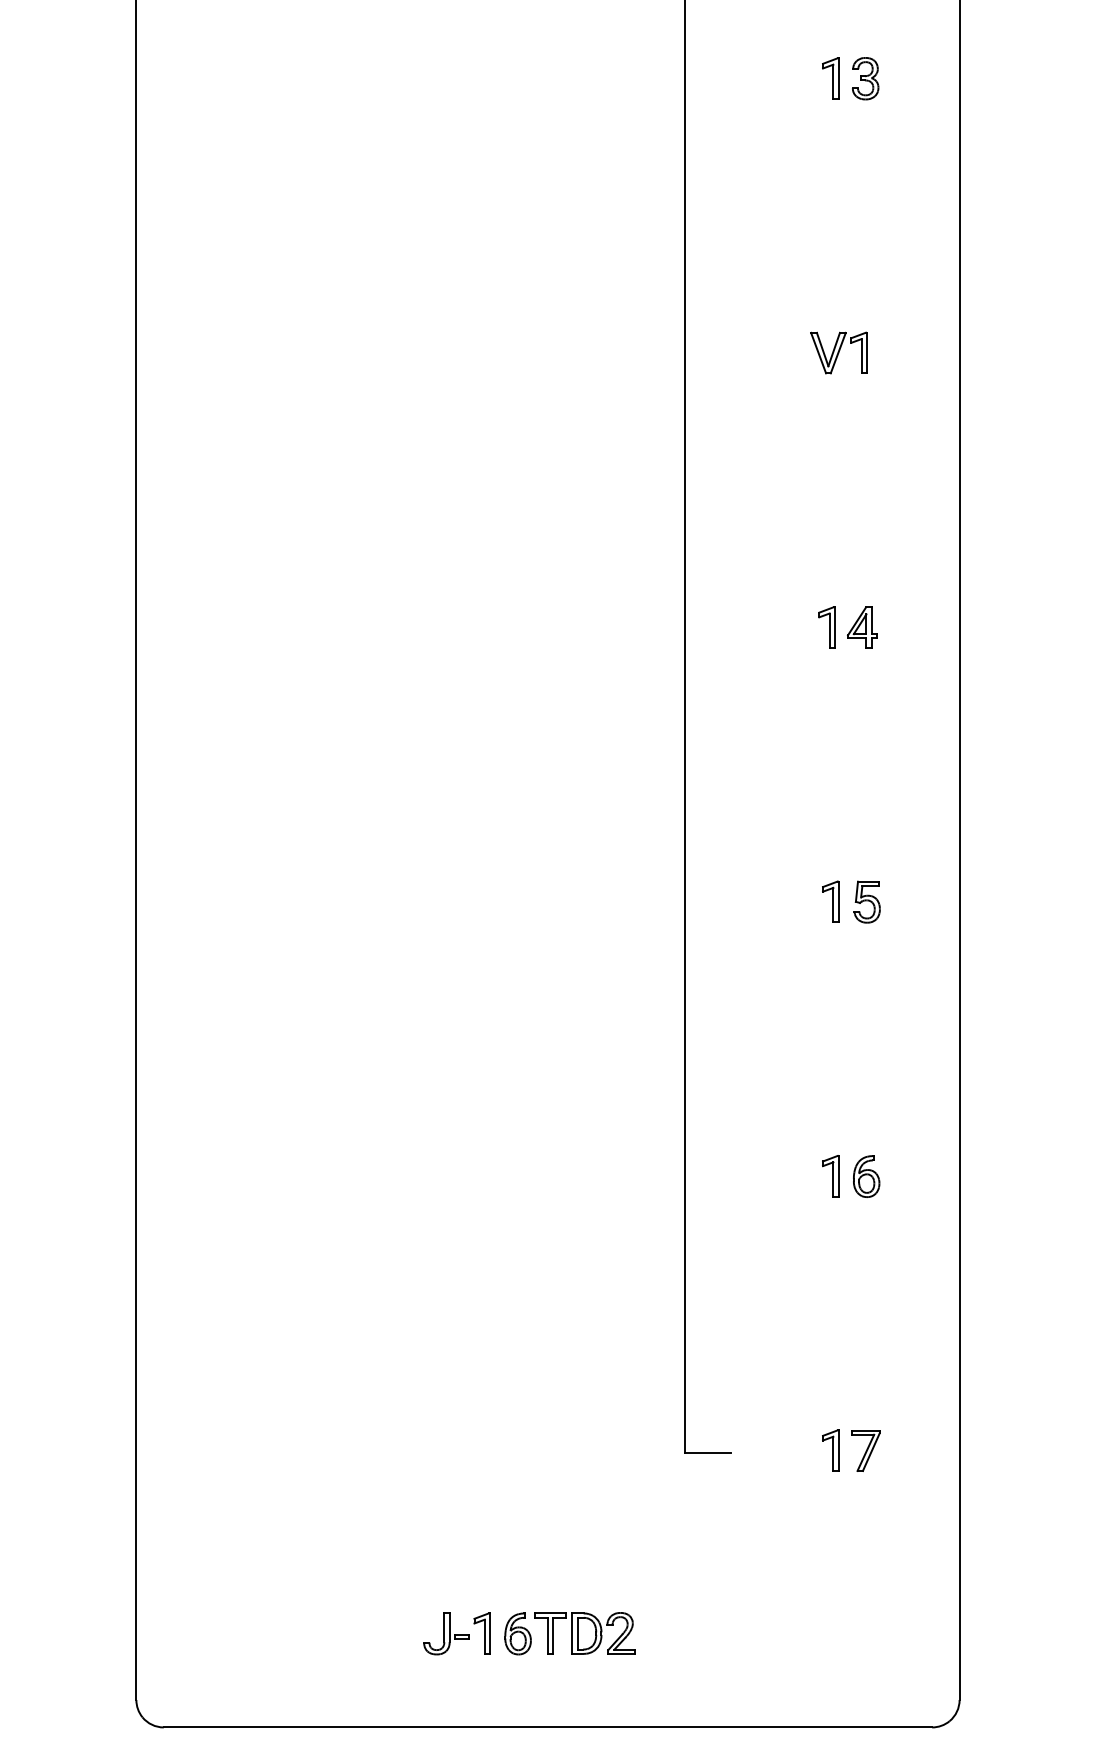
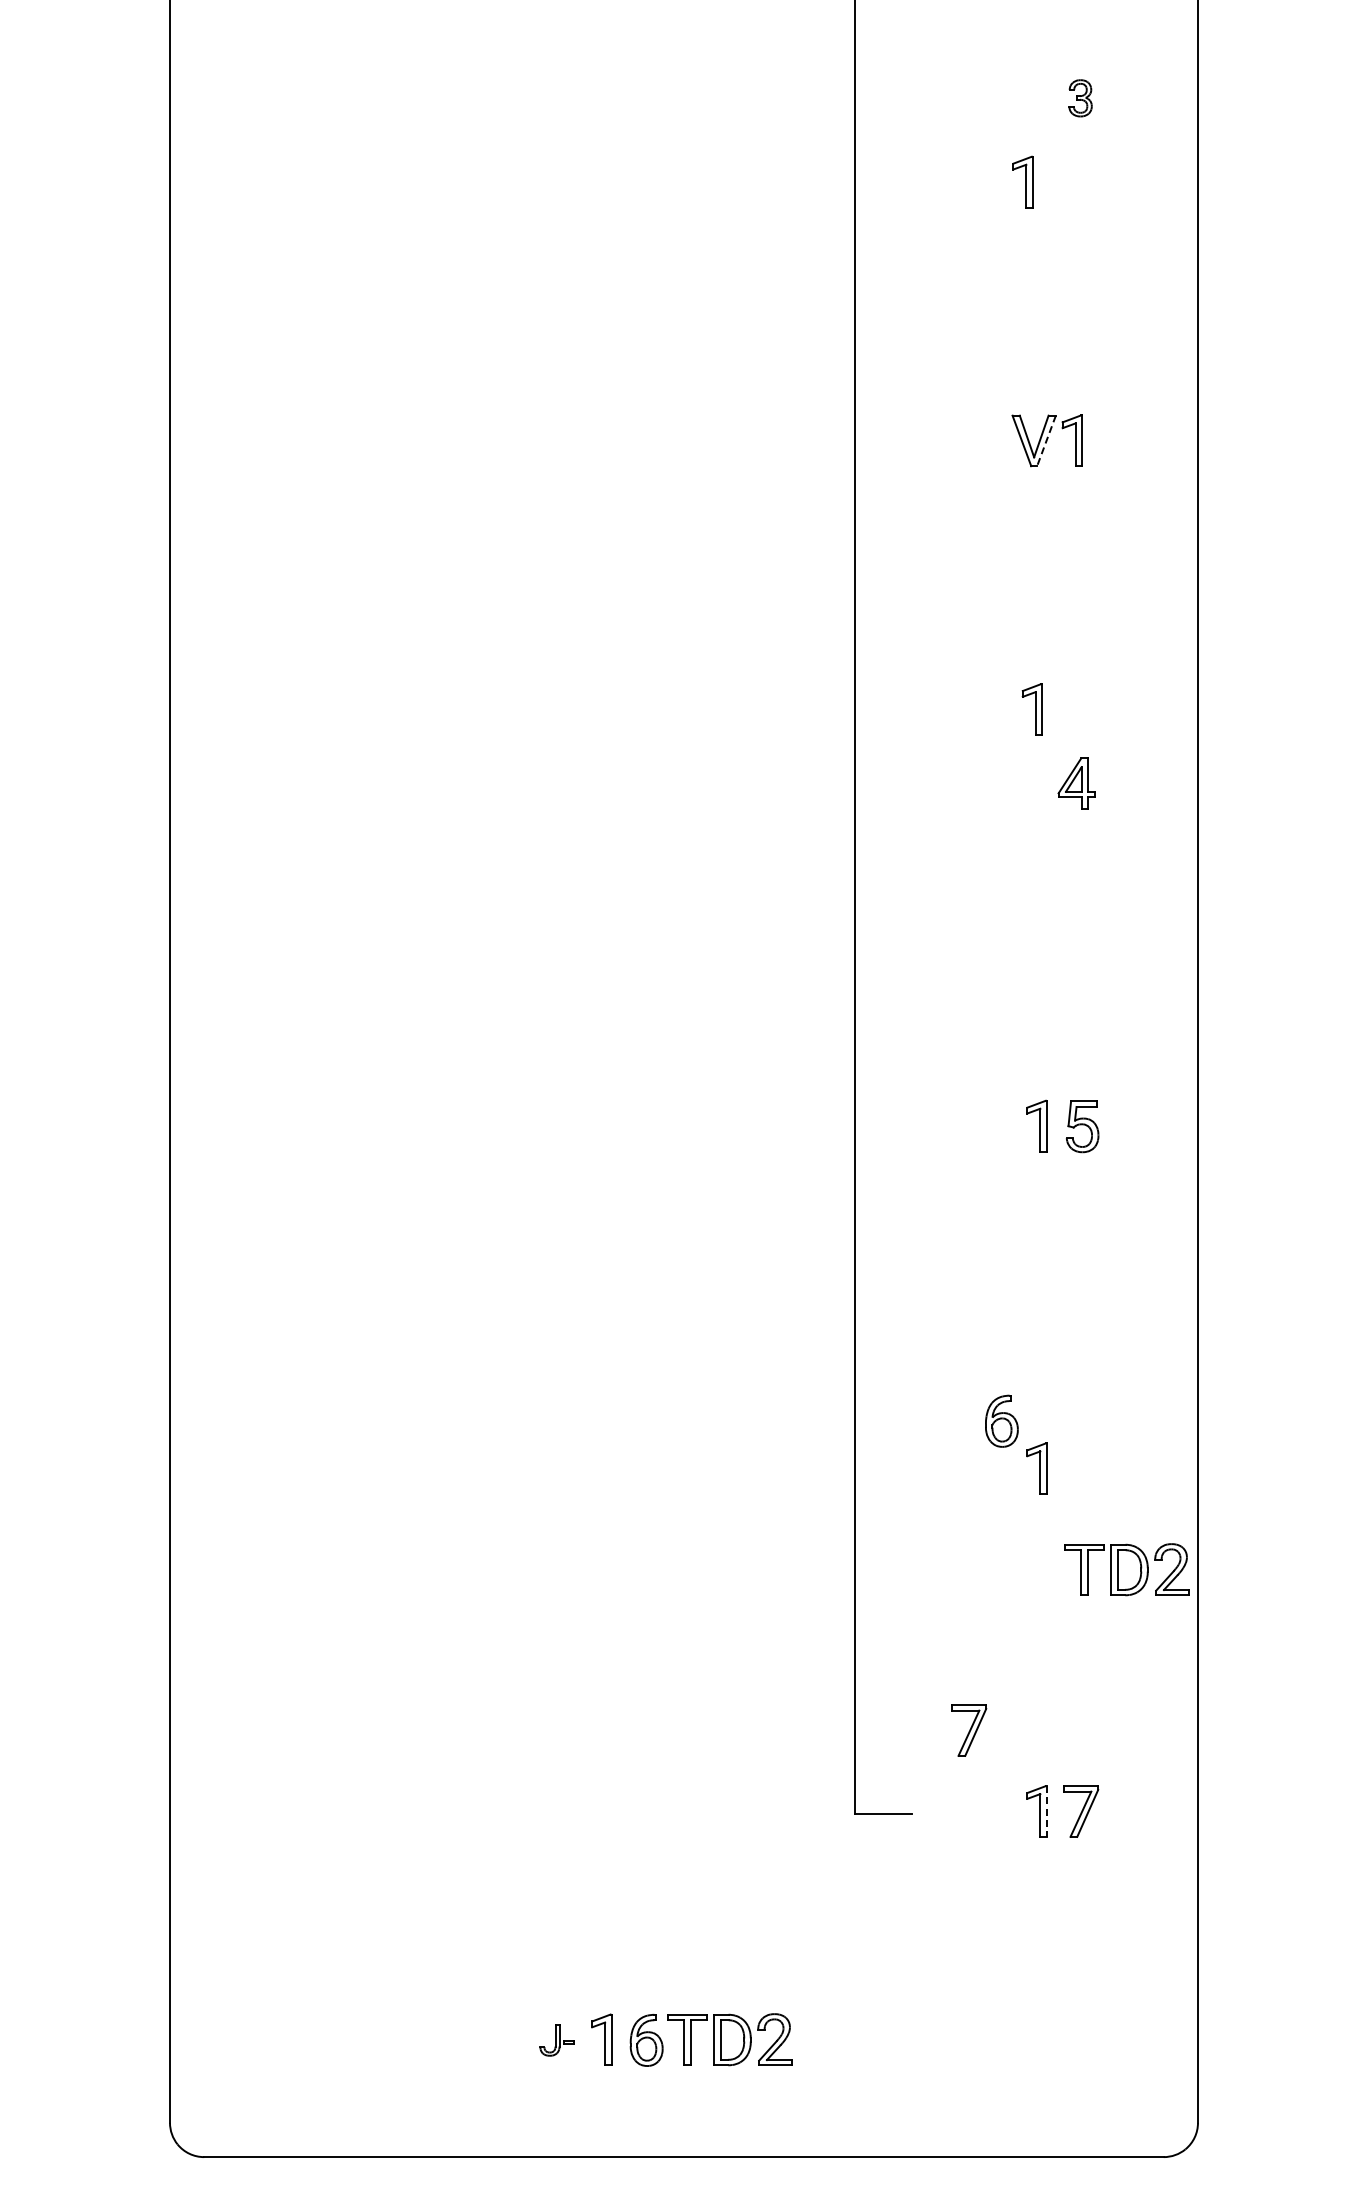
part: (830, 78) -> (1022, 181), moved
part: (865, 78) -> (1080, 98), size x0.7
line: (838, 352) -> (1046, 440), solid -> dashed
part: (826, 627) -> (1031, 709), moved
part: (866, 1175) -> (1001, 1420), moved
part: (902, 1256) -> (1126, 1569), added
part: (776, 1385) -> (969, 1730), added
line: (838, 1451) -> (1046, 1812), solid -> dashed
part: (445, 1634) -> (556, 2040), size x0.6

